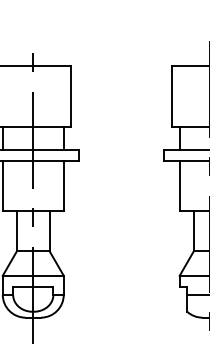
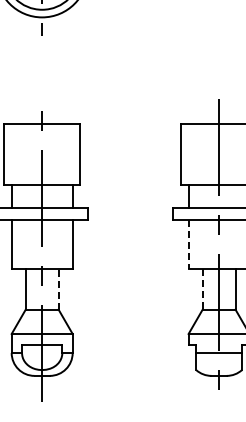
line: (179, 186) -> (188, 244), solid -> dashed
line: (49, 230) -> (58, 288), solid -> dashed
line: (193, 231) -> (202, 289), solid -> dashed

